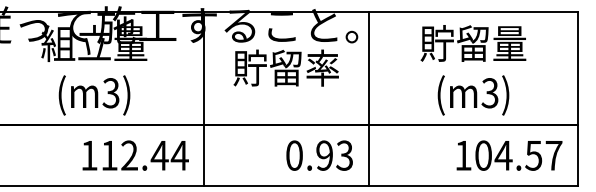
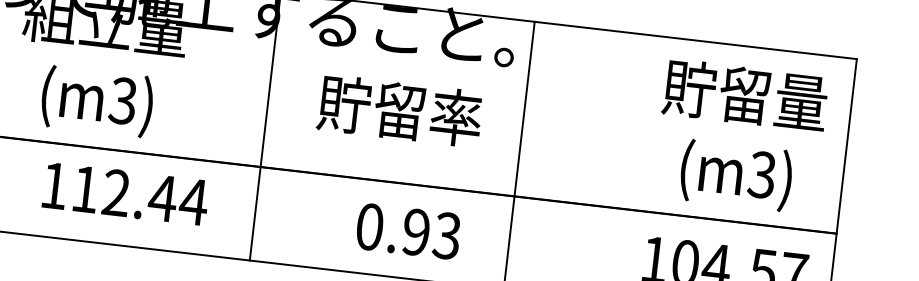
text: (285, 67) -> (398, 109), moved
text: (473, 70) -> (740, 137), moved
text: (135, 155) -> (125, 193), moved
text: (319, 155) -> (408, 231), moved

